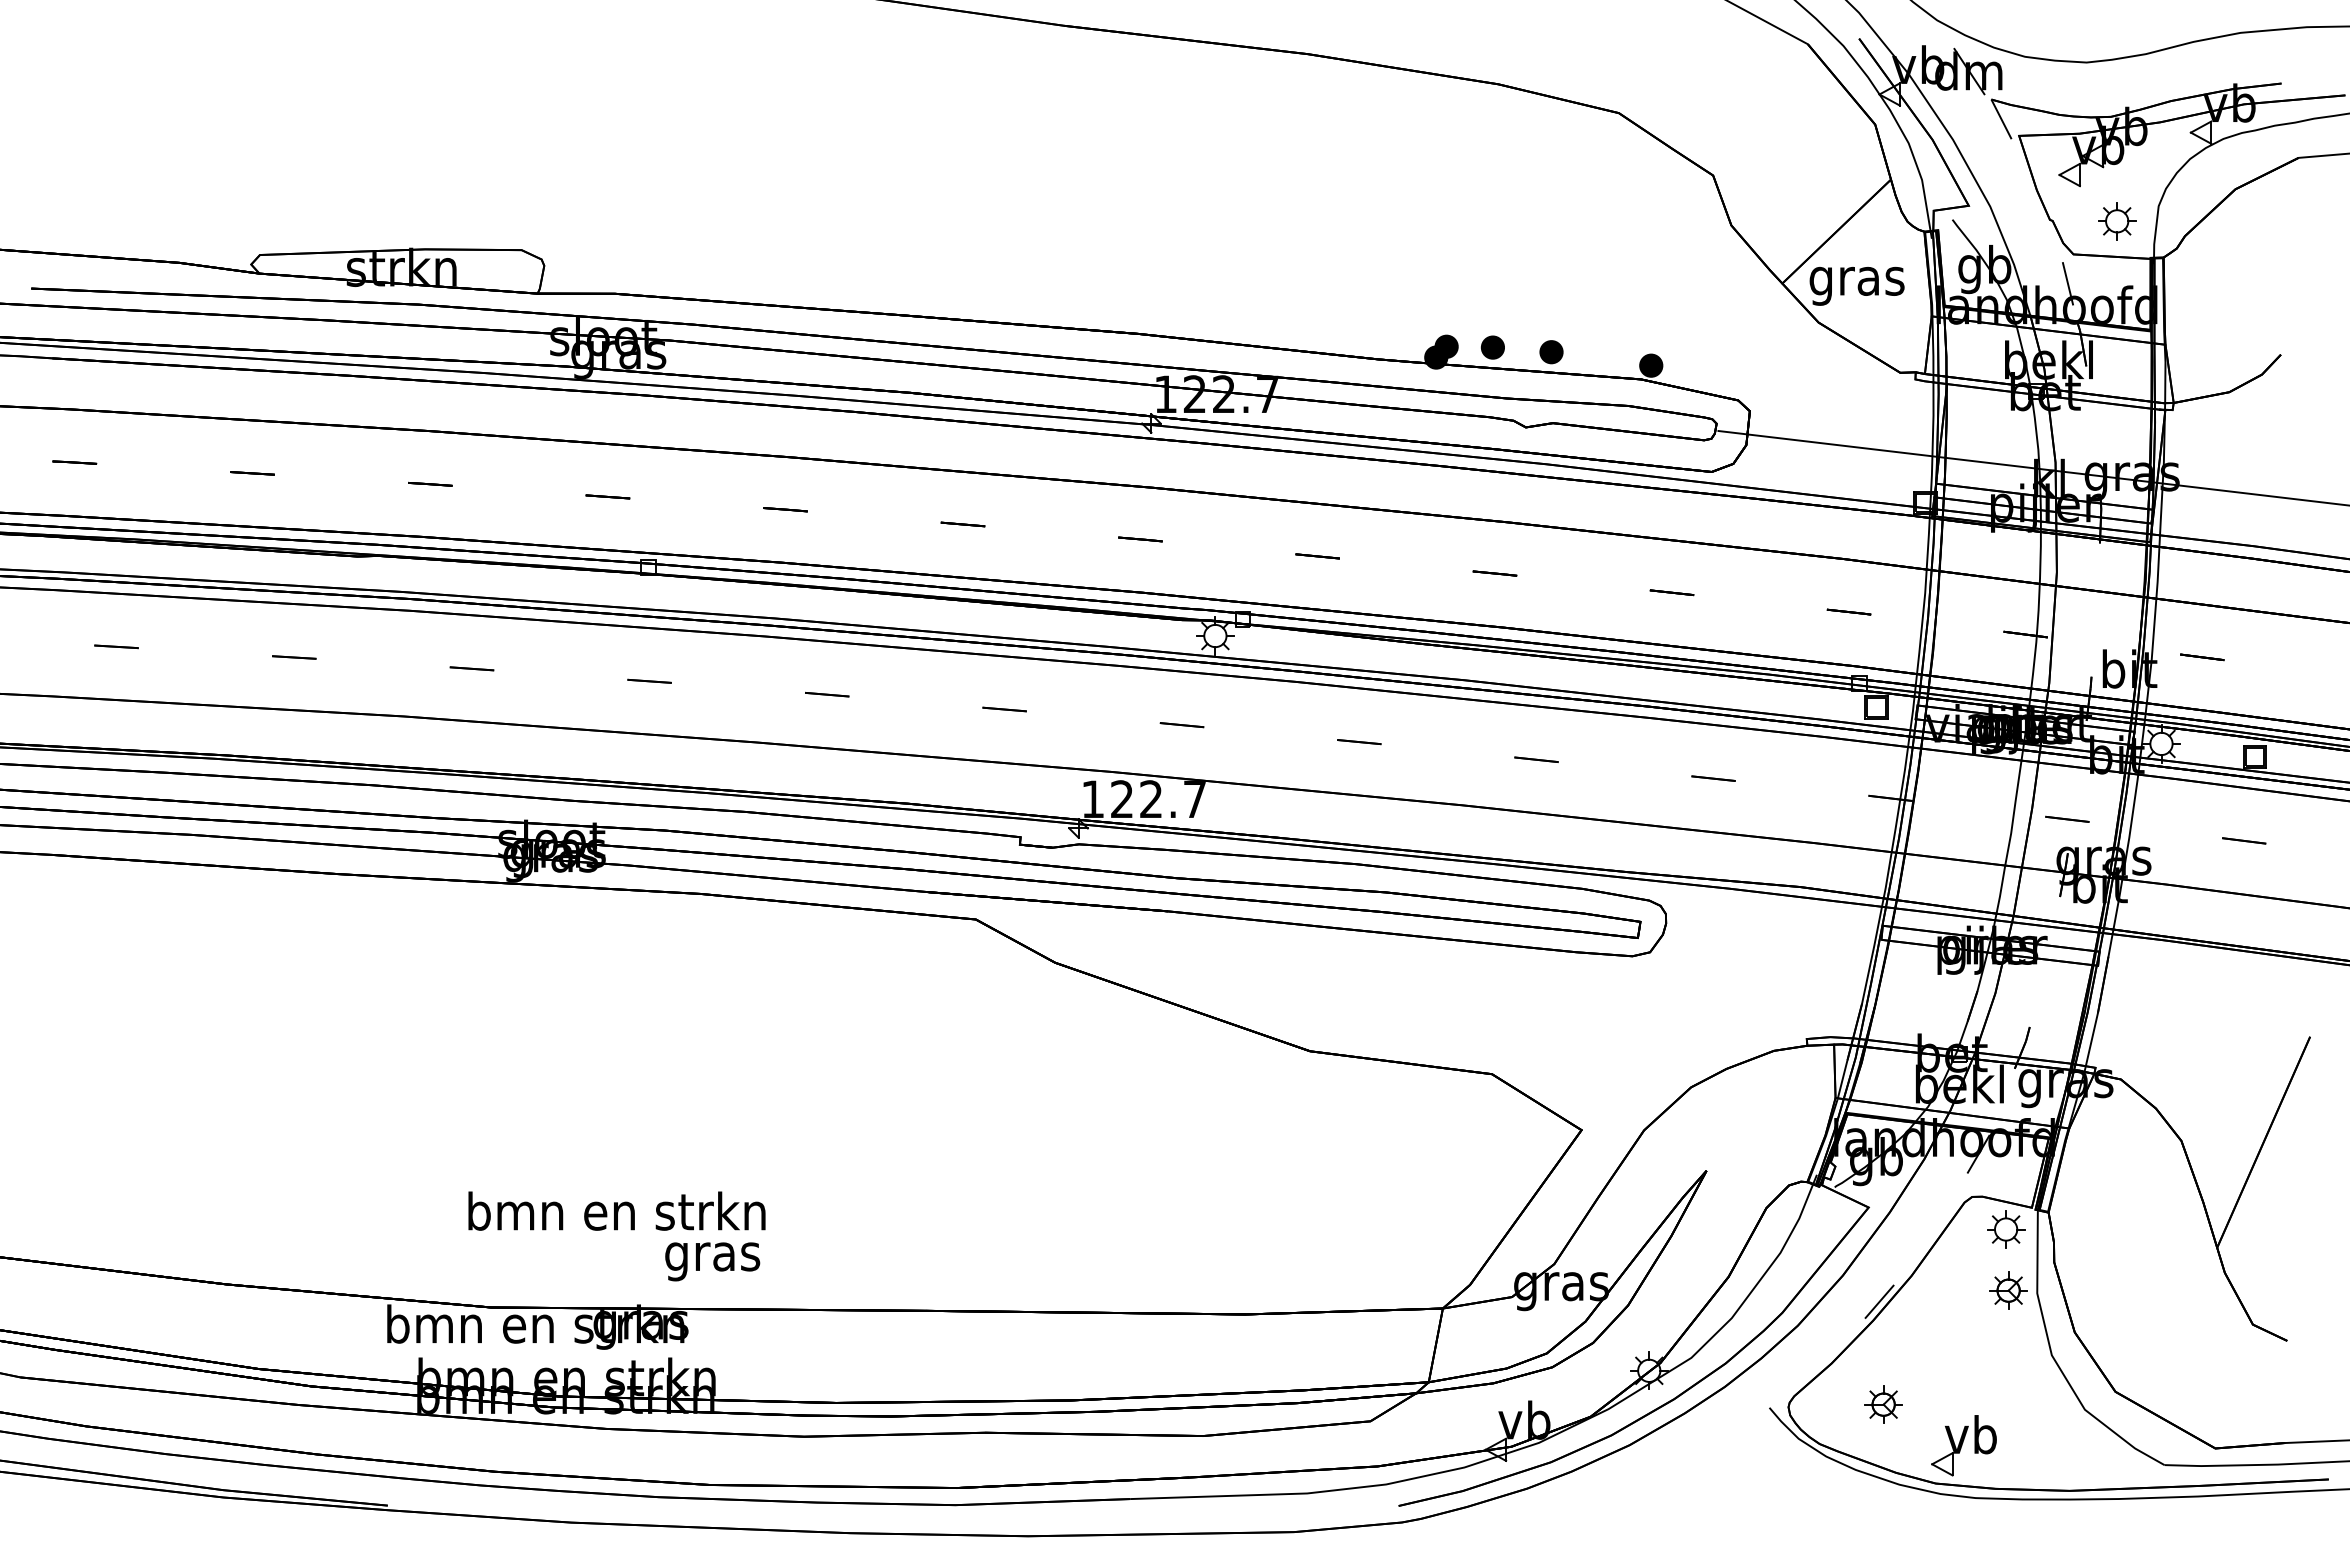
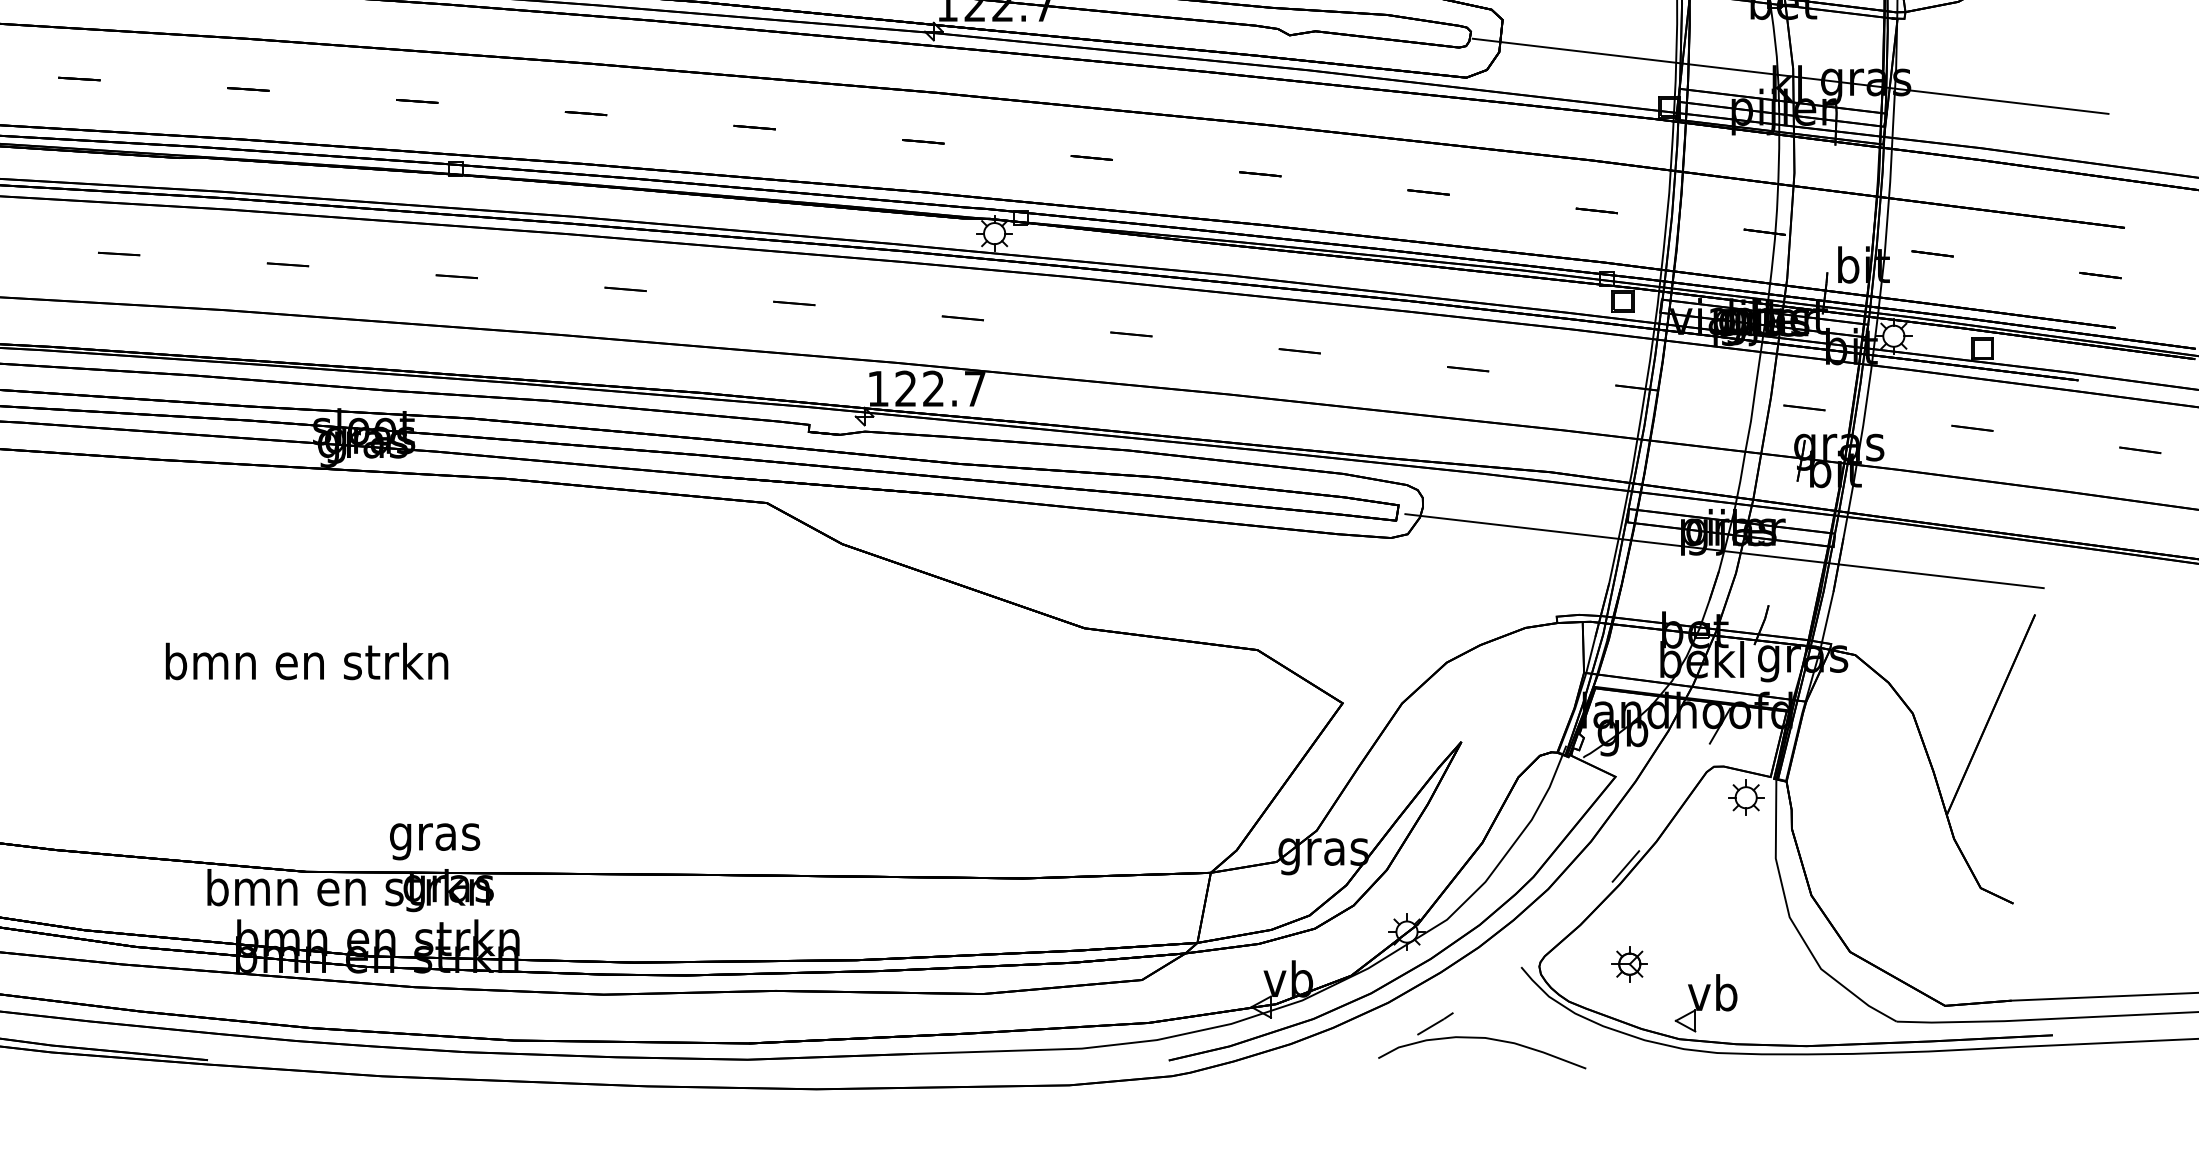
line: (1983, 970) -> (1724, 551), added
text: (616, 1210) -> (306, 660), moved
text: (712, 1261) -> (434, 841), moved
part: (2008, 1290) -> (1748, 855), removed
part: (1728, 1485) -> (1482, 1041), added

